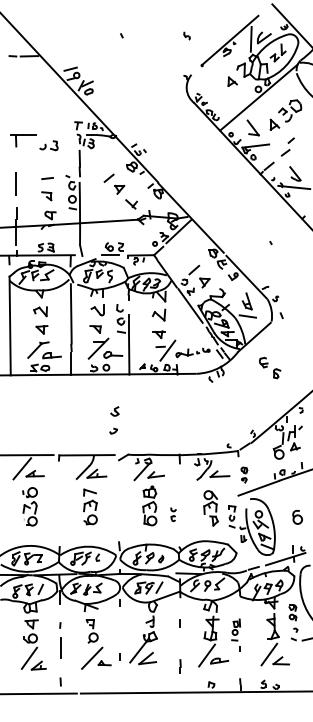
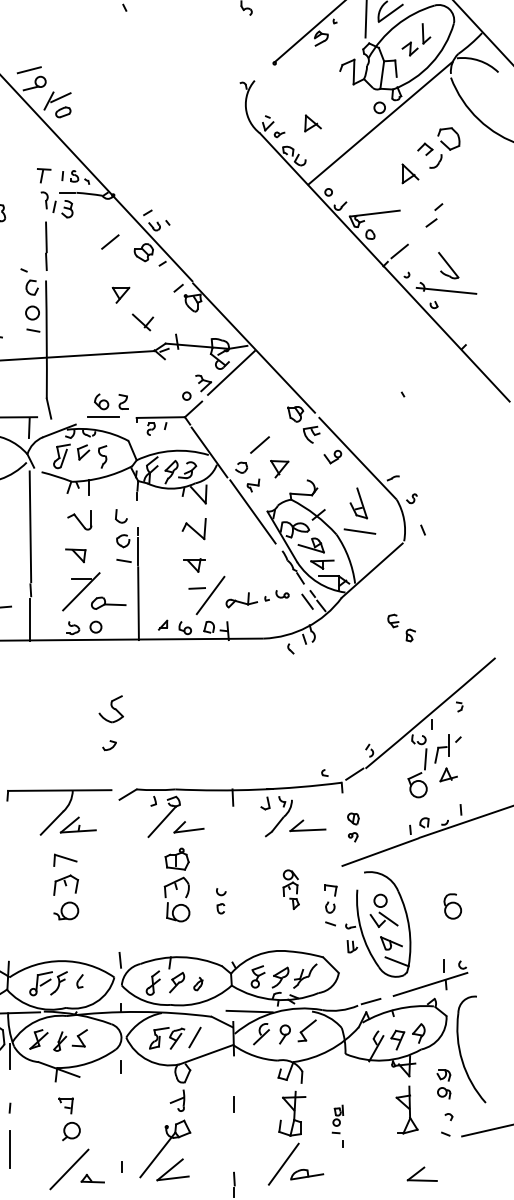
part: (232, 81) -> (312, 122), moved
part: (252, 127) -> (368, 178), removed
part: (287, 146) -> (433, 214), size x0.7
line: (108, 177) -> (109, 240), moved
part: (270, 368) -> (402, 628), size x0.7
part: (114, 411) -> (111, 708), size x1.6
part: (210, 508) -> (290, 889), size x0.6
part: (235, 634) -> (336, 1124), size x0.7
line: (269, 654) -> (400, 1162), removed

